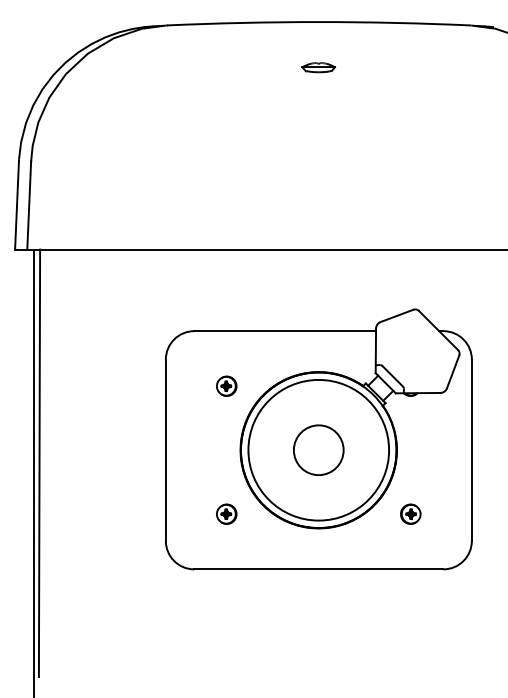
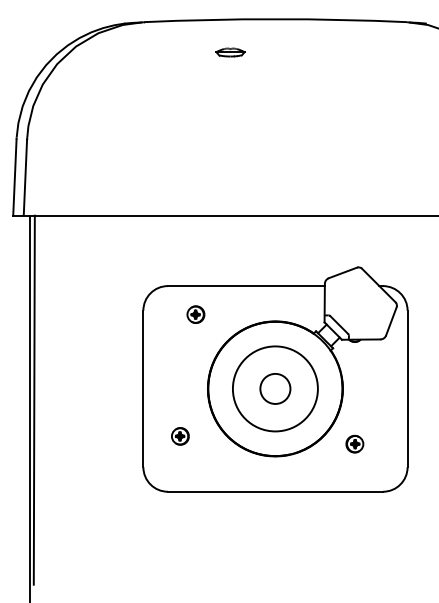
part: (318, 67) -> (230, 52), moved
part: (226, 385) -> (195, 314), moved
circle: (318, 449) -> (275, 388), size x0.7
circle: (318, 450) -> (275, 389), size x0.7
part: (226, 513) -> (180, 435), moved

